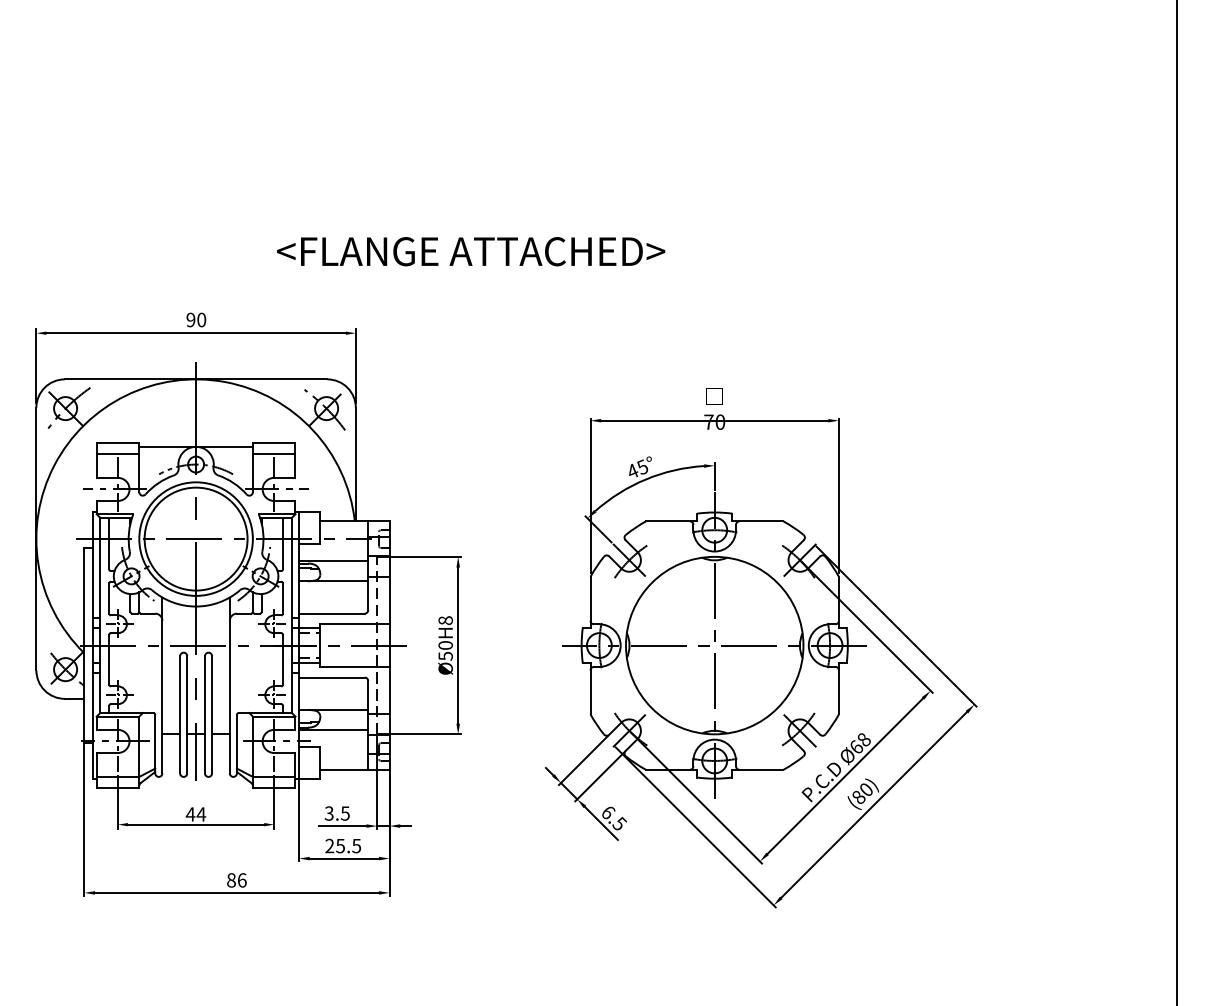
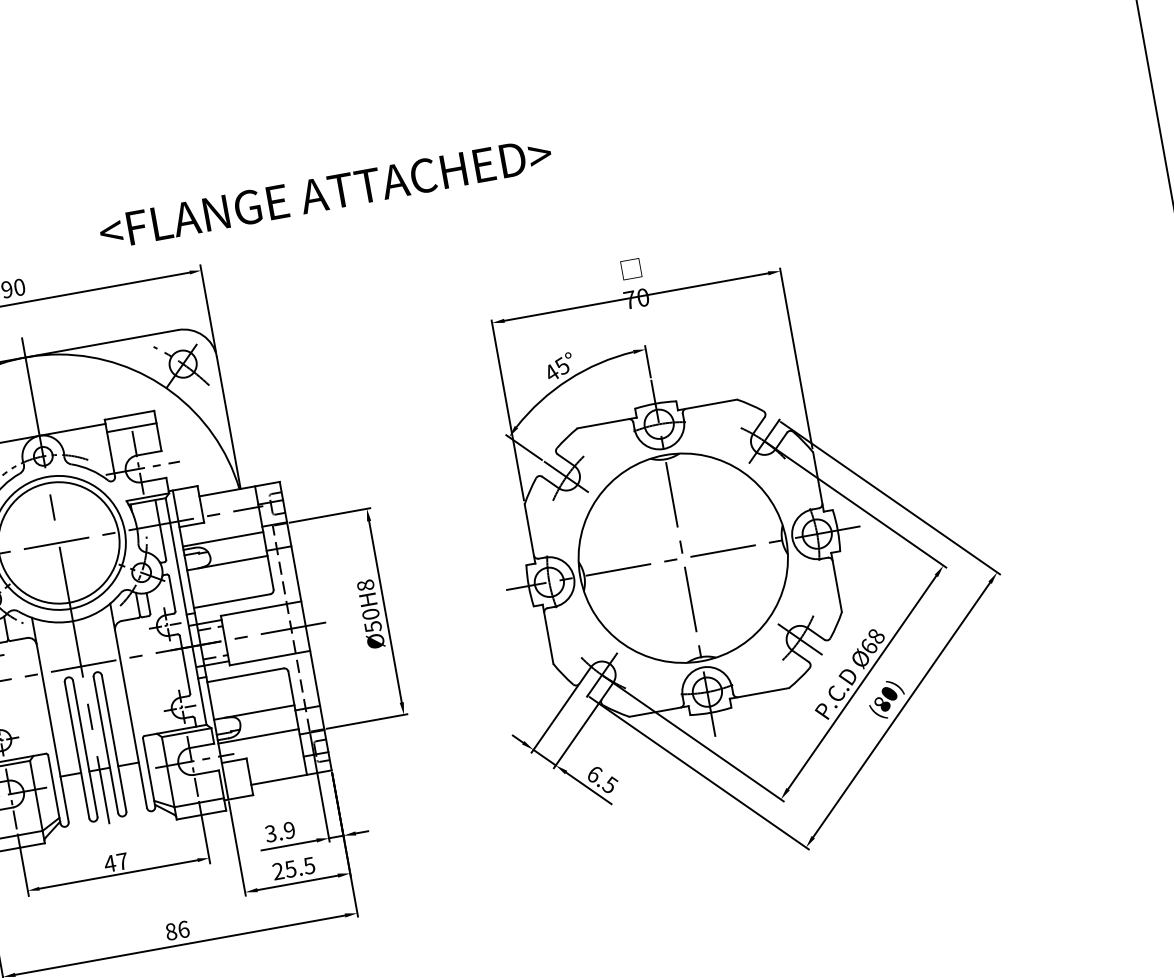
text: (471, 251) -> (326, 193), moved
text: (345, 813) -> (289, 830), 3.5 -> 3.9
text: (201, 814) -> (122, 861), 44 -> 47

